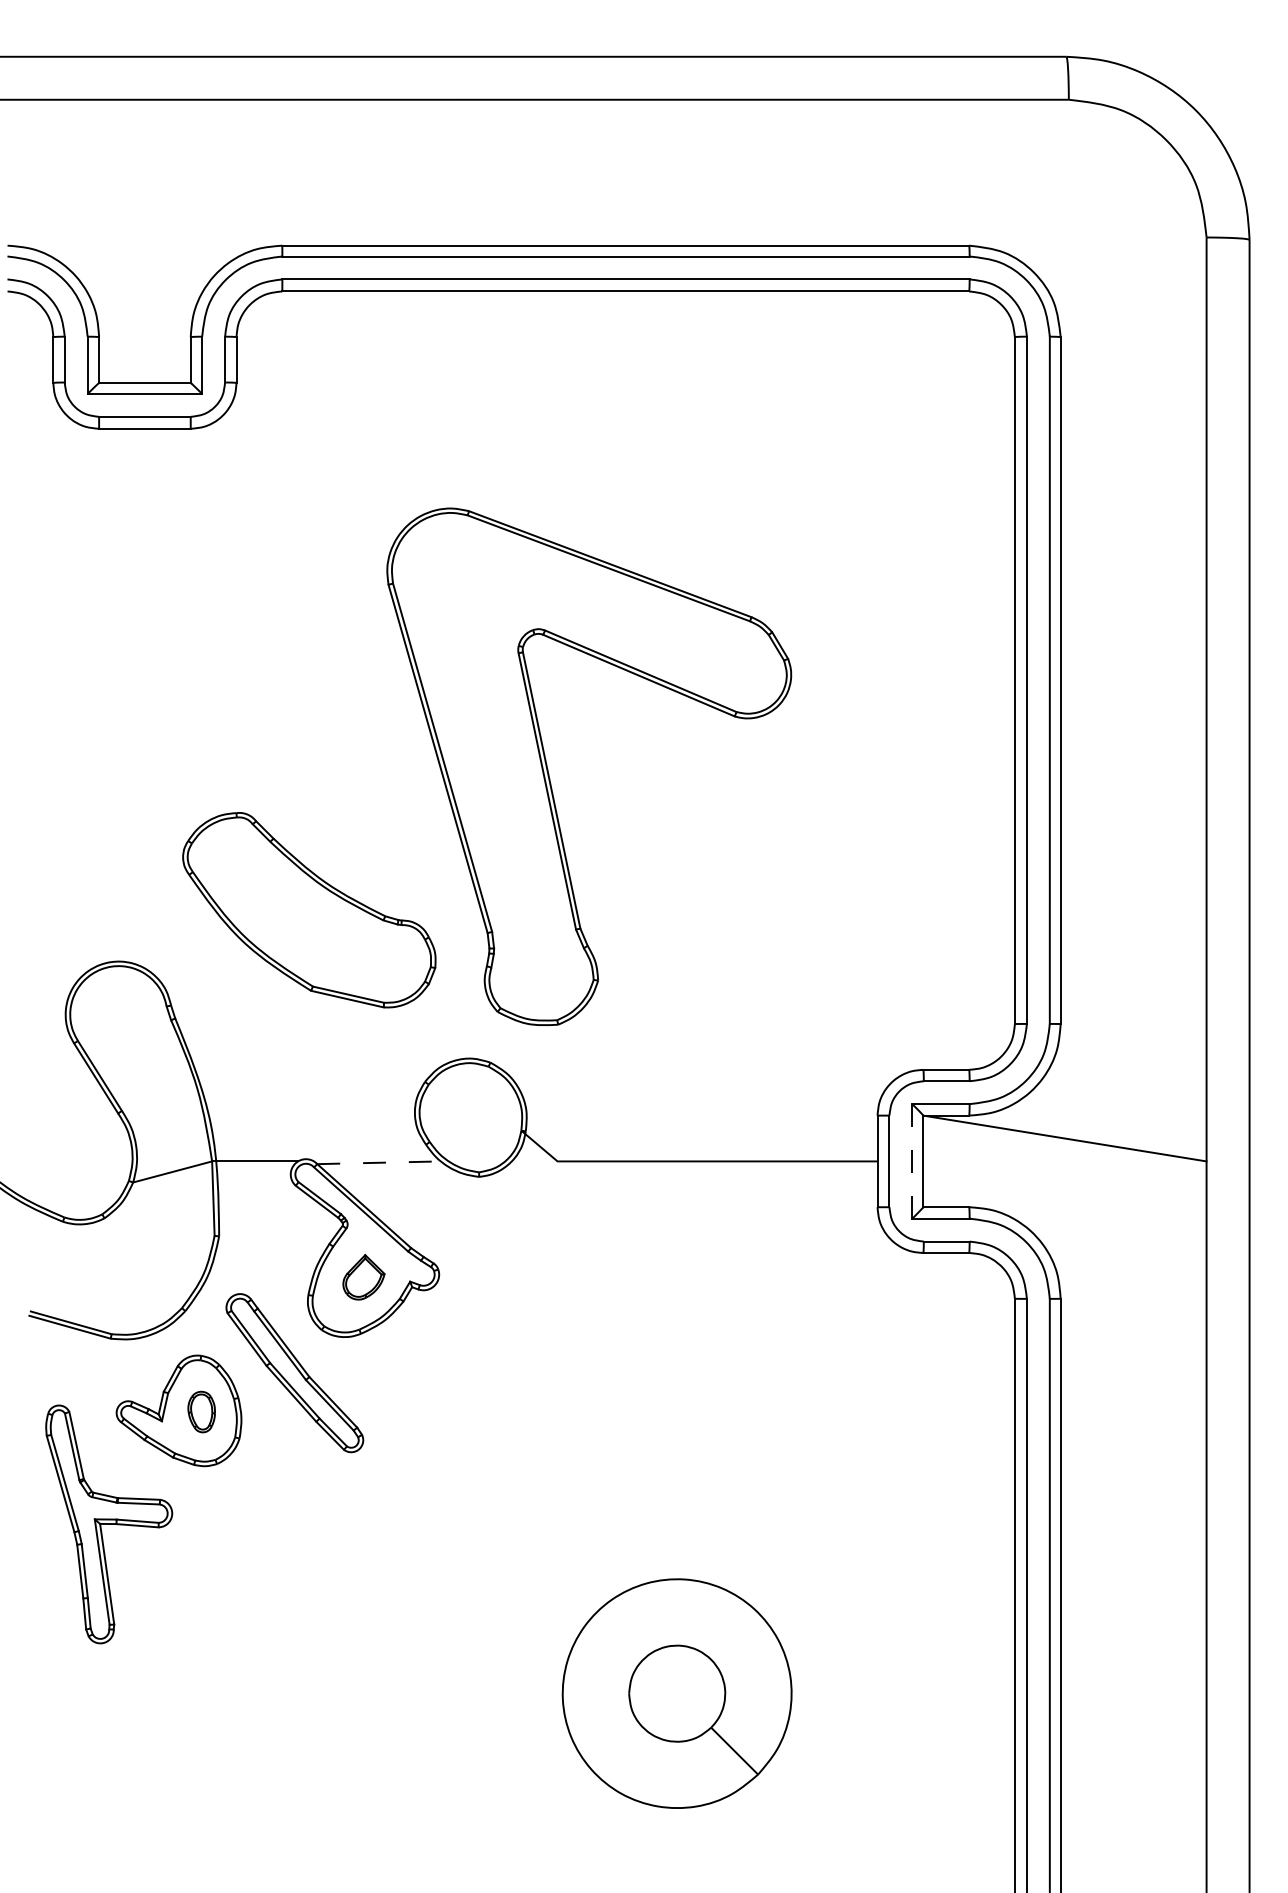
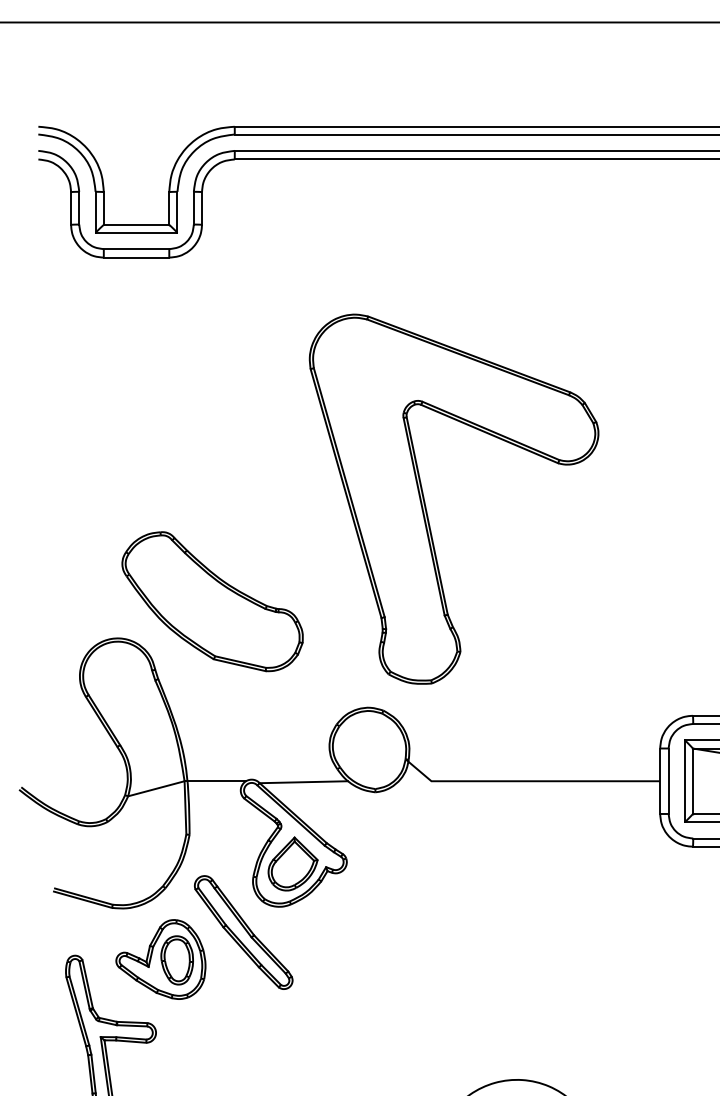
part: (309, 910) -> (212, 601), moved
line: (912, 1160) -> (685, 780), dashed -> solid
line: (379, 1162) -> (304, 782), dashed -> solid
part: (363, 1277) -> (292, 864), size x1.67
part: (201, 1411) -> (176, 959), size x1.67

